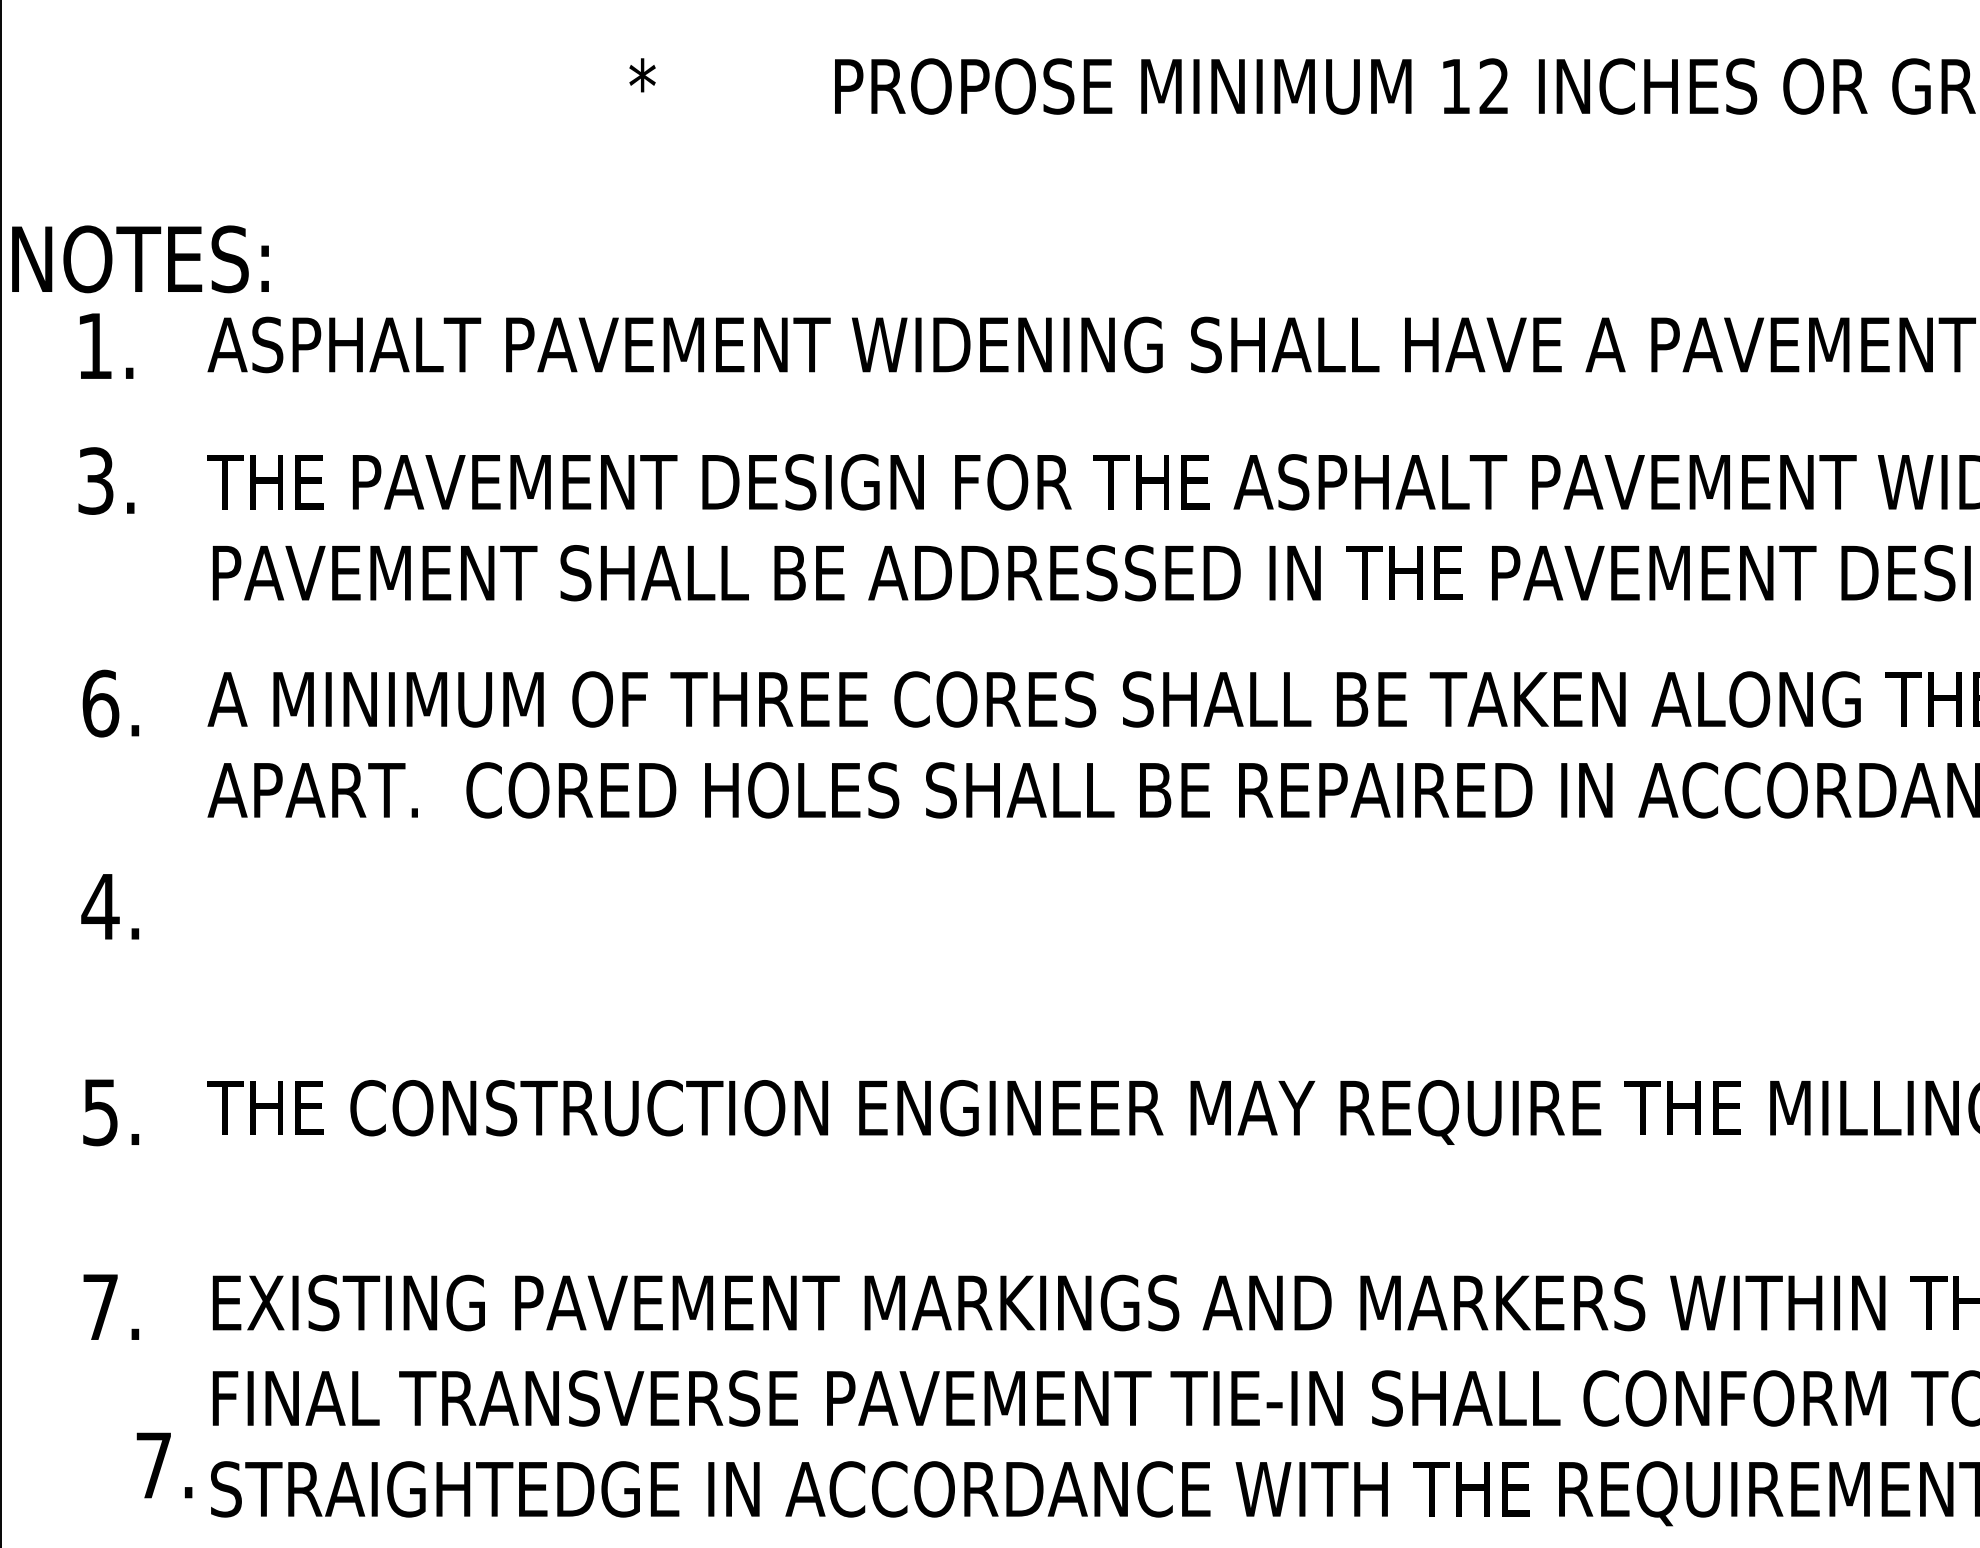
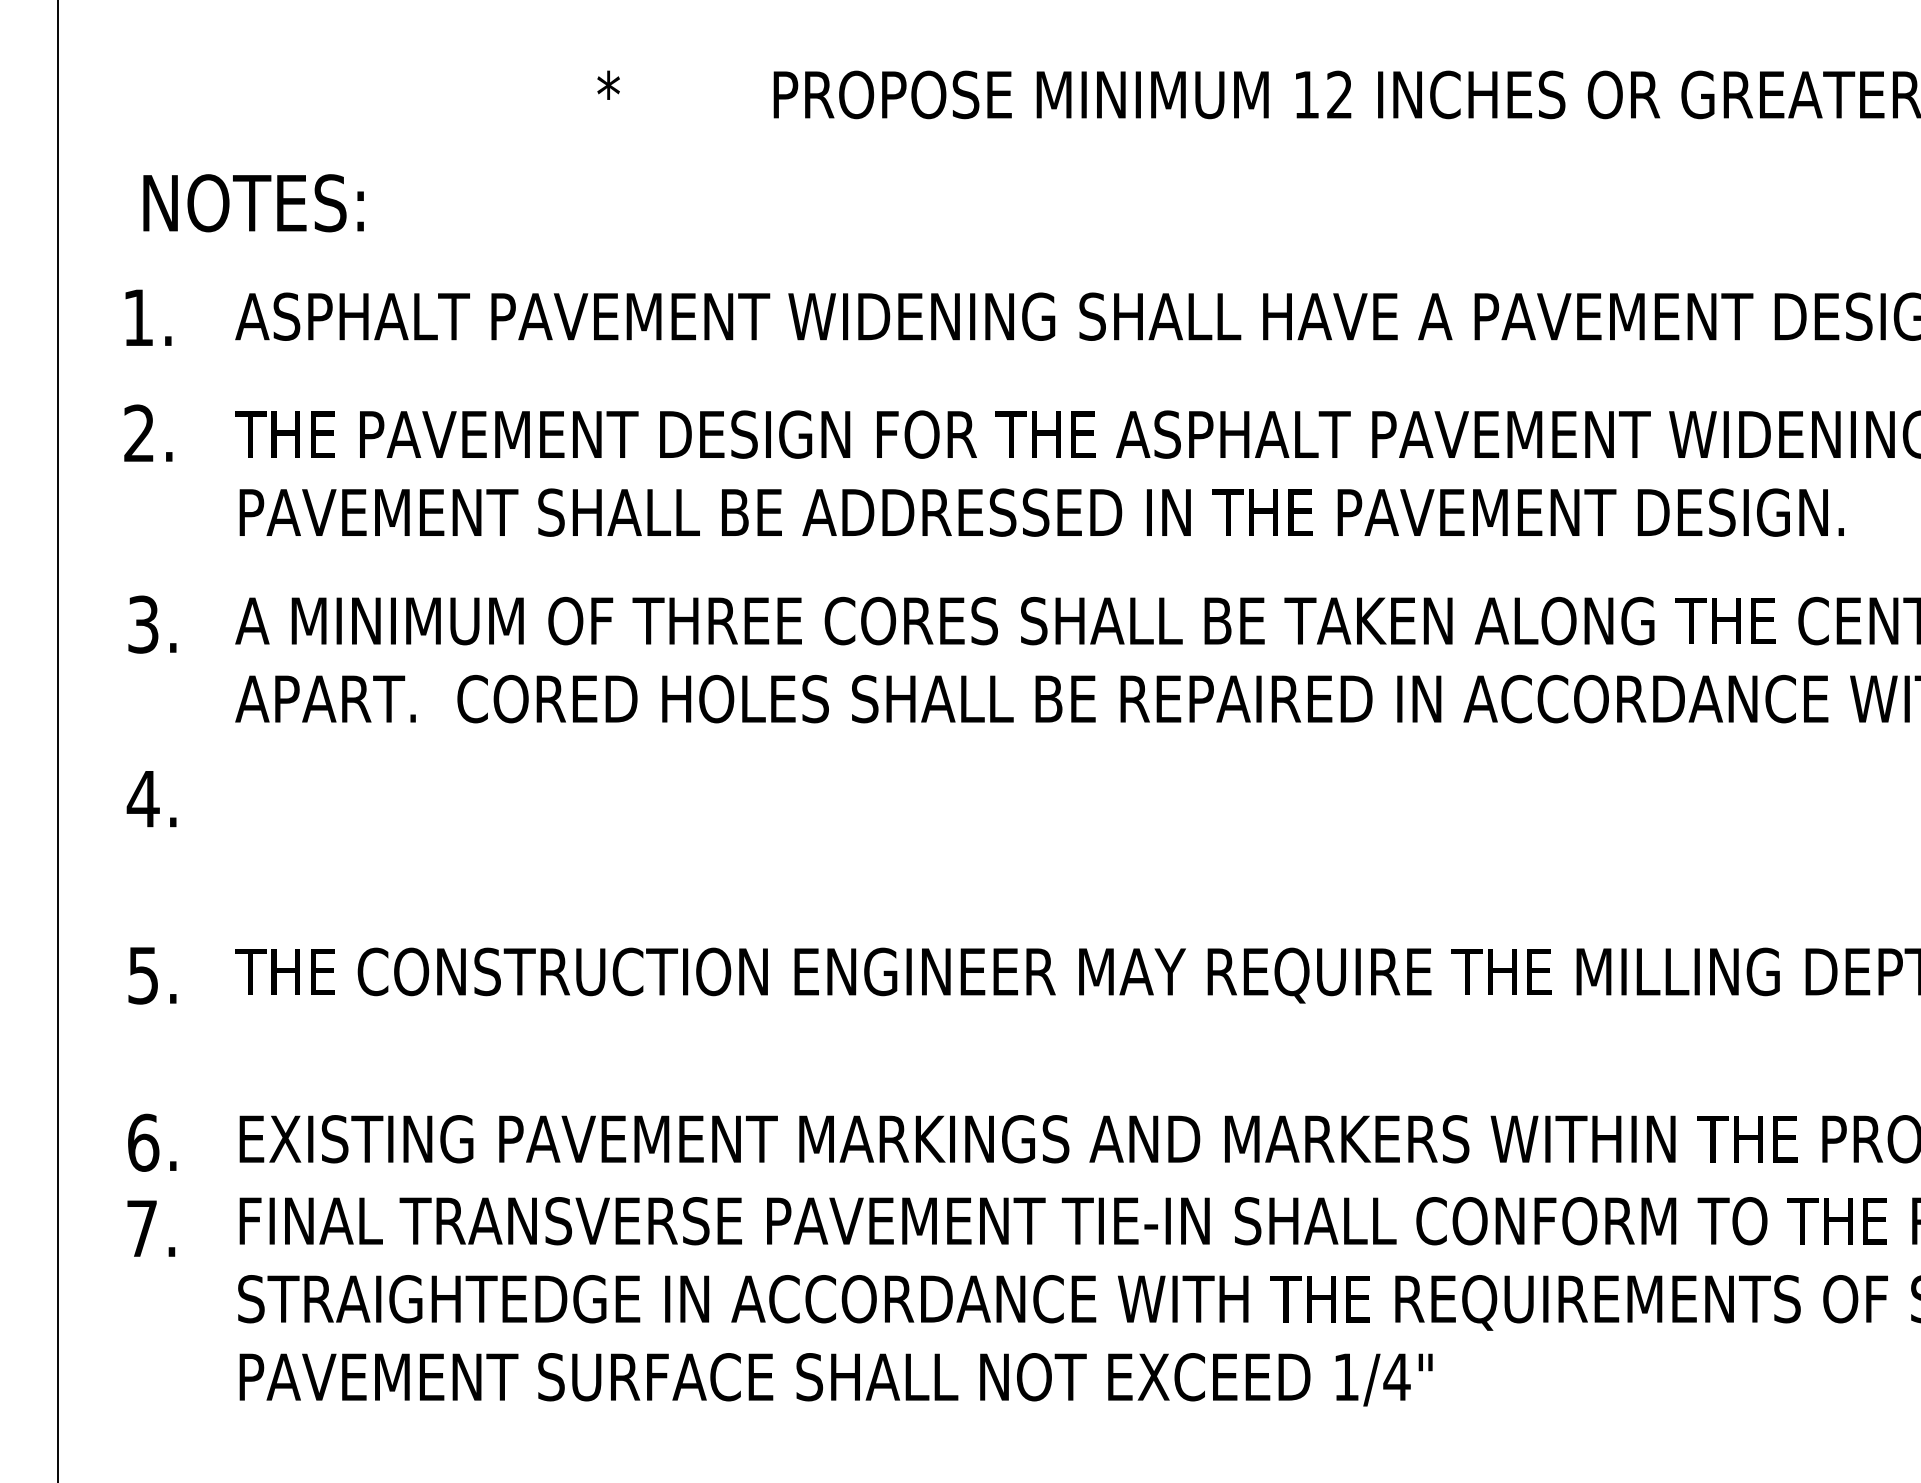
text: (140, 259) -> (253, 203), moved
text: (96, 480) -> (139, 433), 3. -> 2.
text: (100, 703) -> (143, 624), 6. -> 3.
text: (100, 1306) -> (143, 1142), 7. -> 6.
text: (164, 1465) -> (151, 1228), moved

